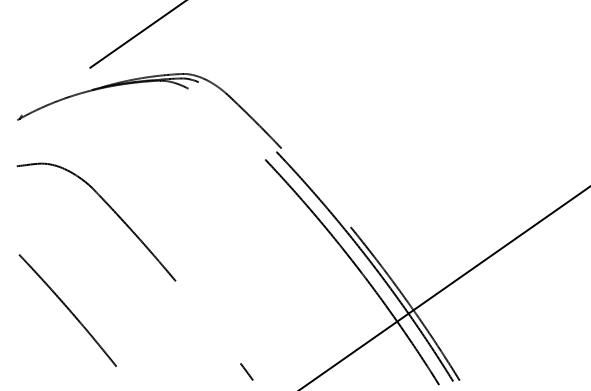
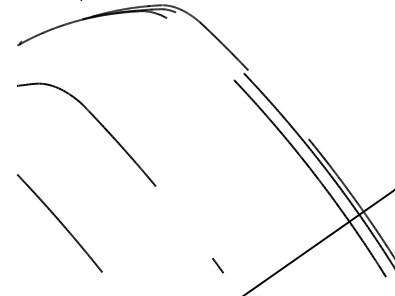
curve: (67, 309) -> (59, 222), moved

